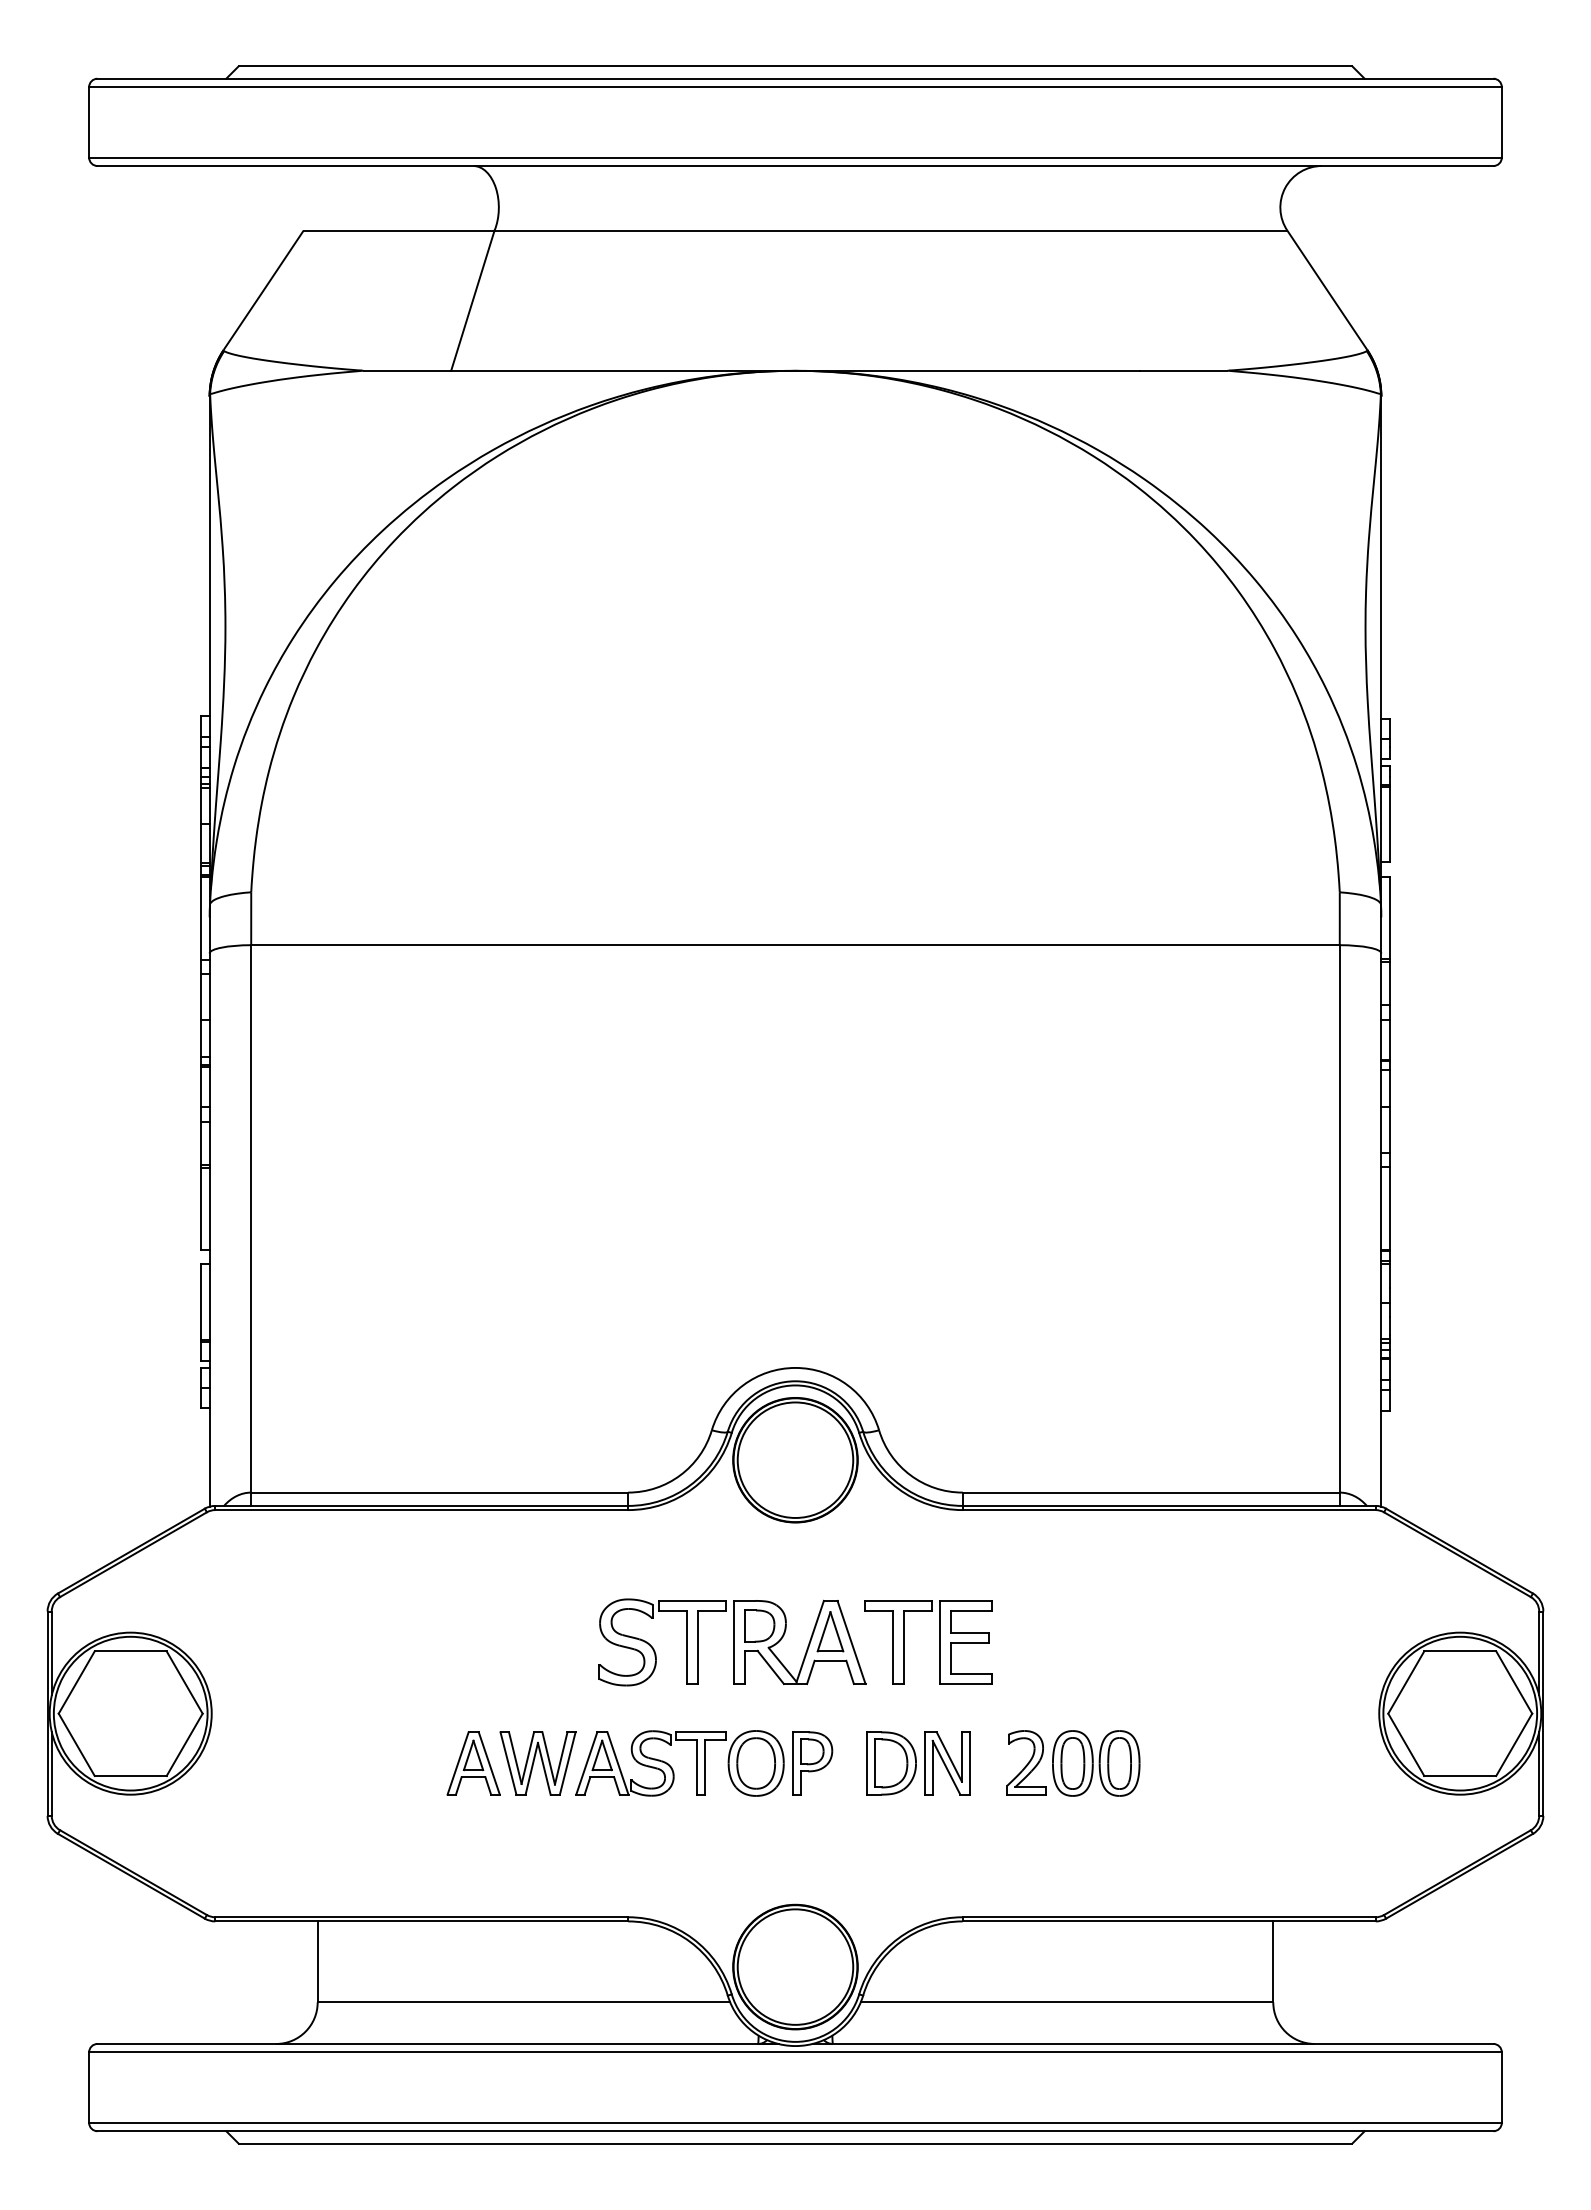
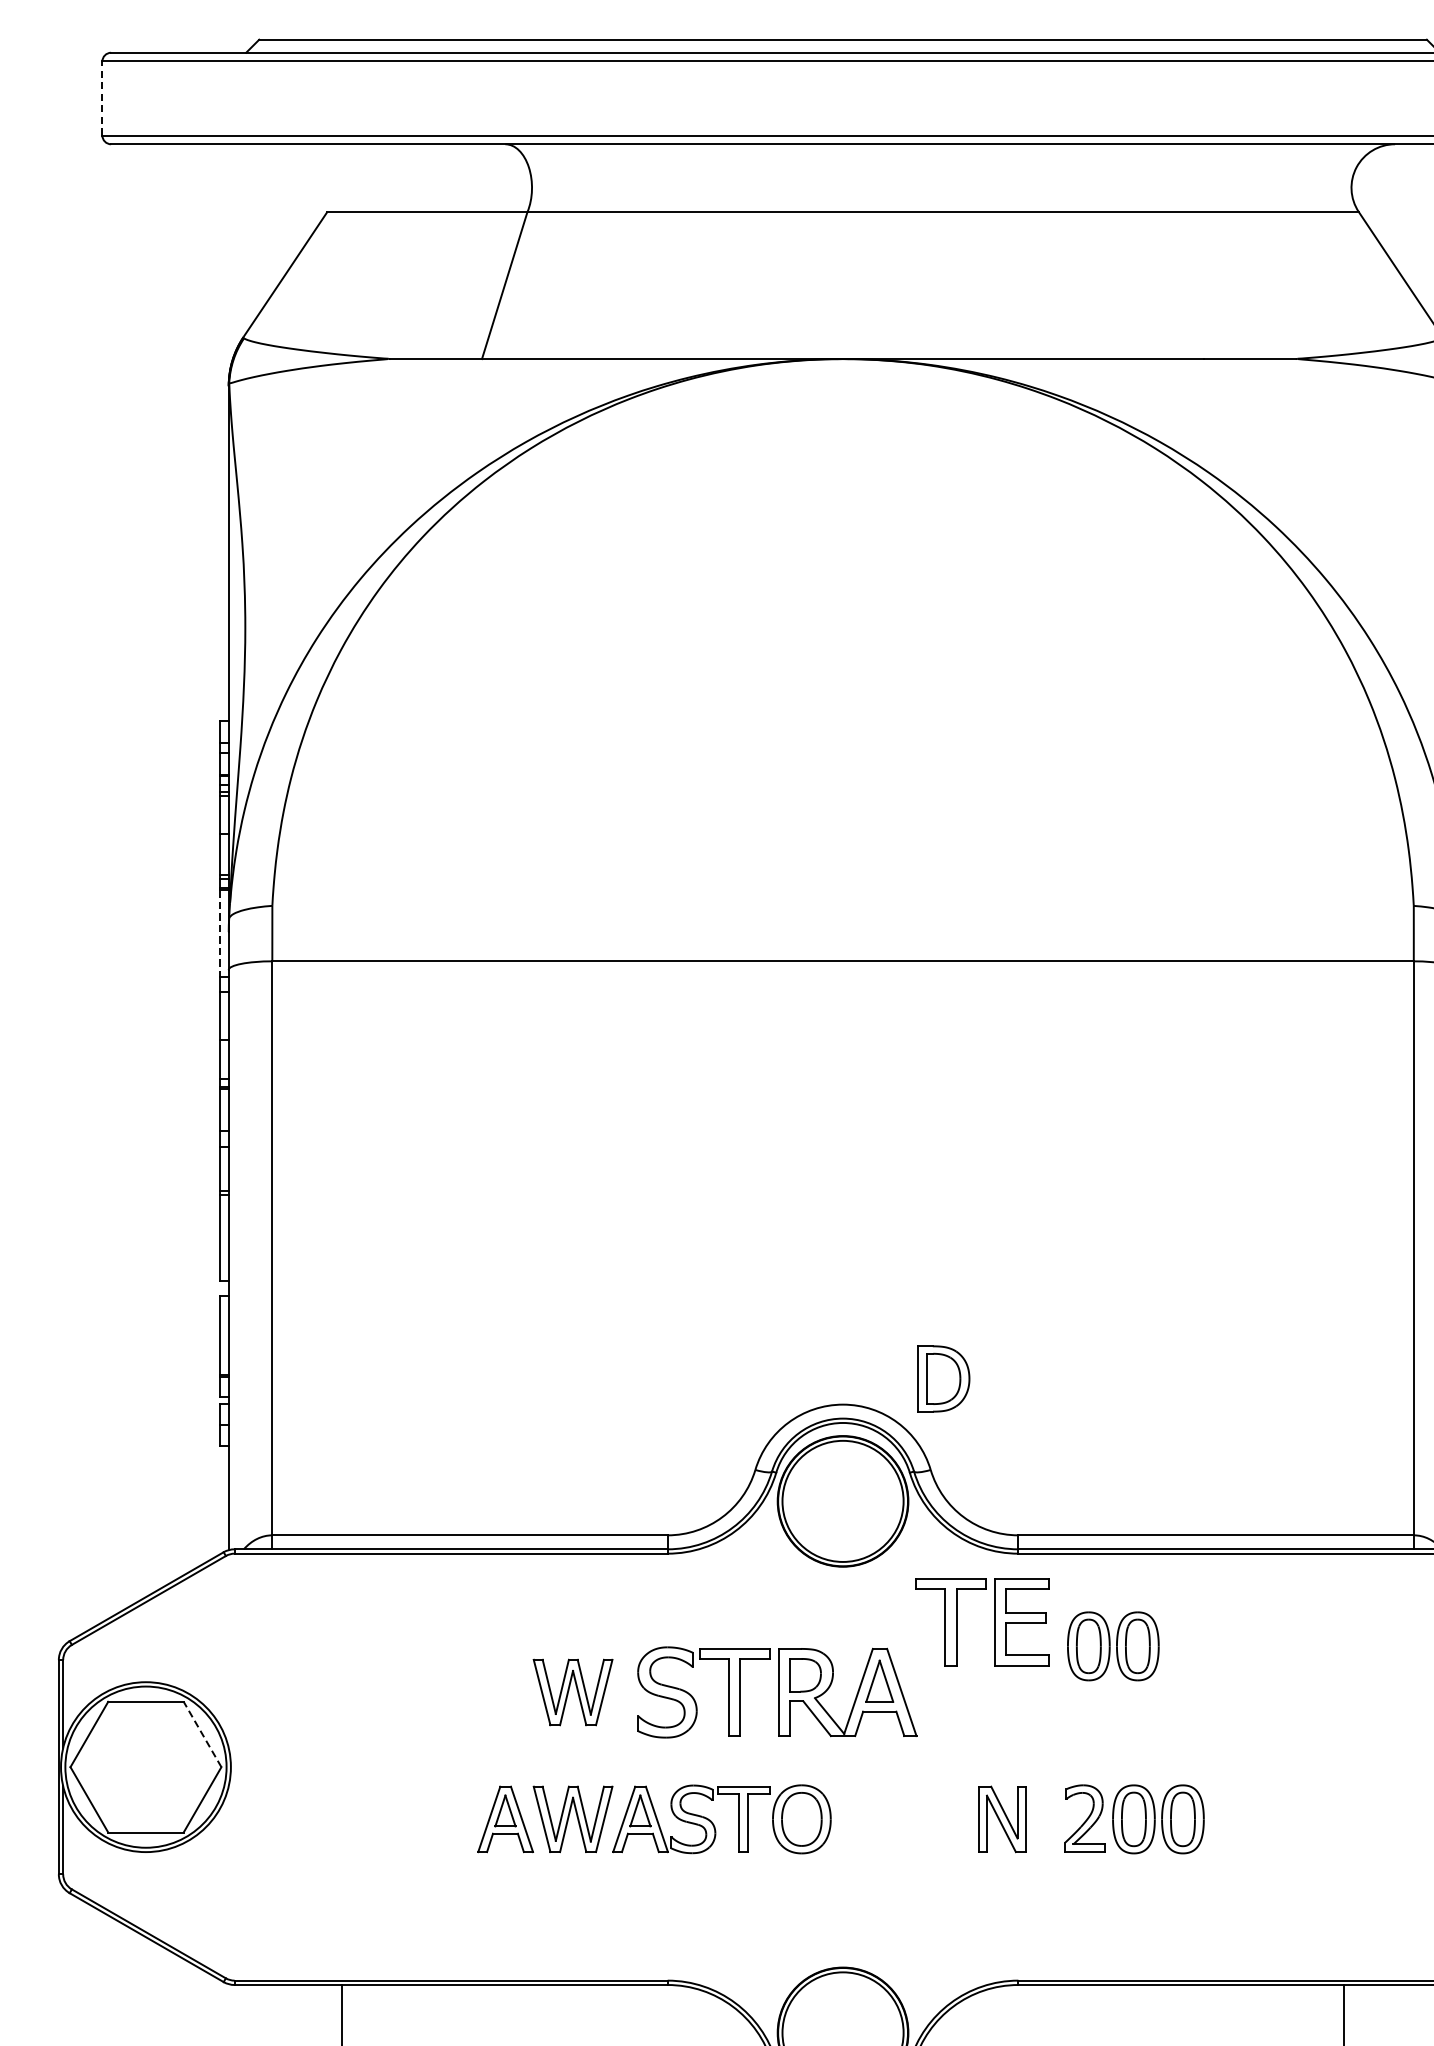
line: (89, 121) -> (102, 97), solid -> dashed
line: (201, 919) -> (220, 934), solid -> dashed
part: (1053, 1598) -> (1113, 1646), added
part: (537, 1642) -> (572, 1692), added
part: (939, 1642) -> (994, 1622), moved
line: (184, 1682) -> (202, 1734), solid -> dashed
part: (812, 1763) -> (860, 1819), removed
part: (891, 1763) -> (943, 1378), moved

